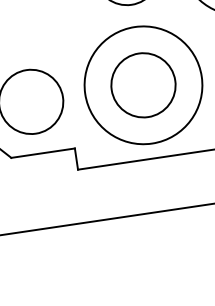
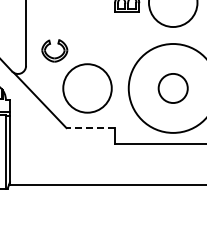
circle: (142, 85) -> (172, 88), size x0.6
line: (42, 153) -> (90, 128), solid -> dashed

